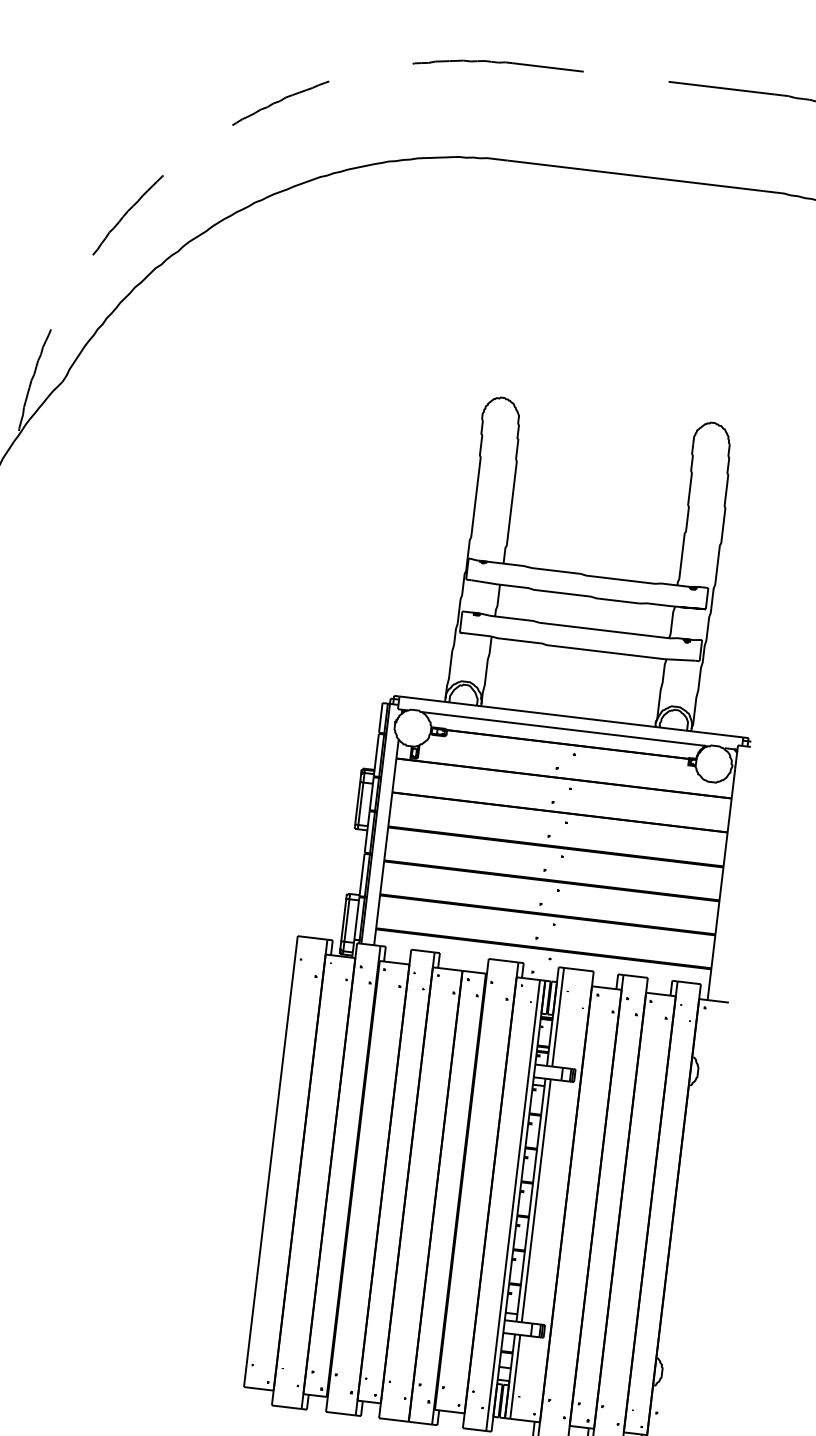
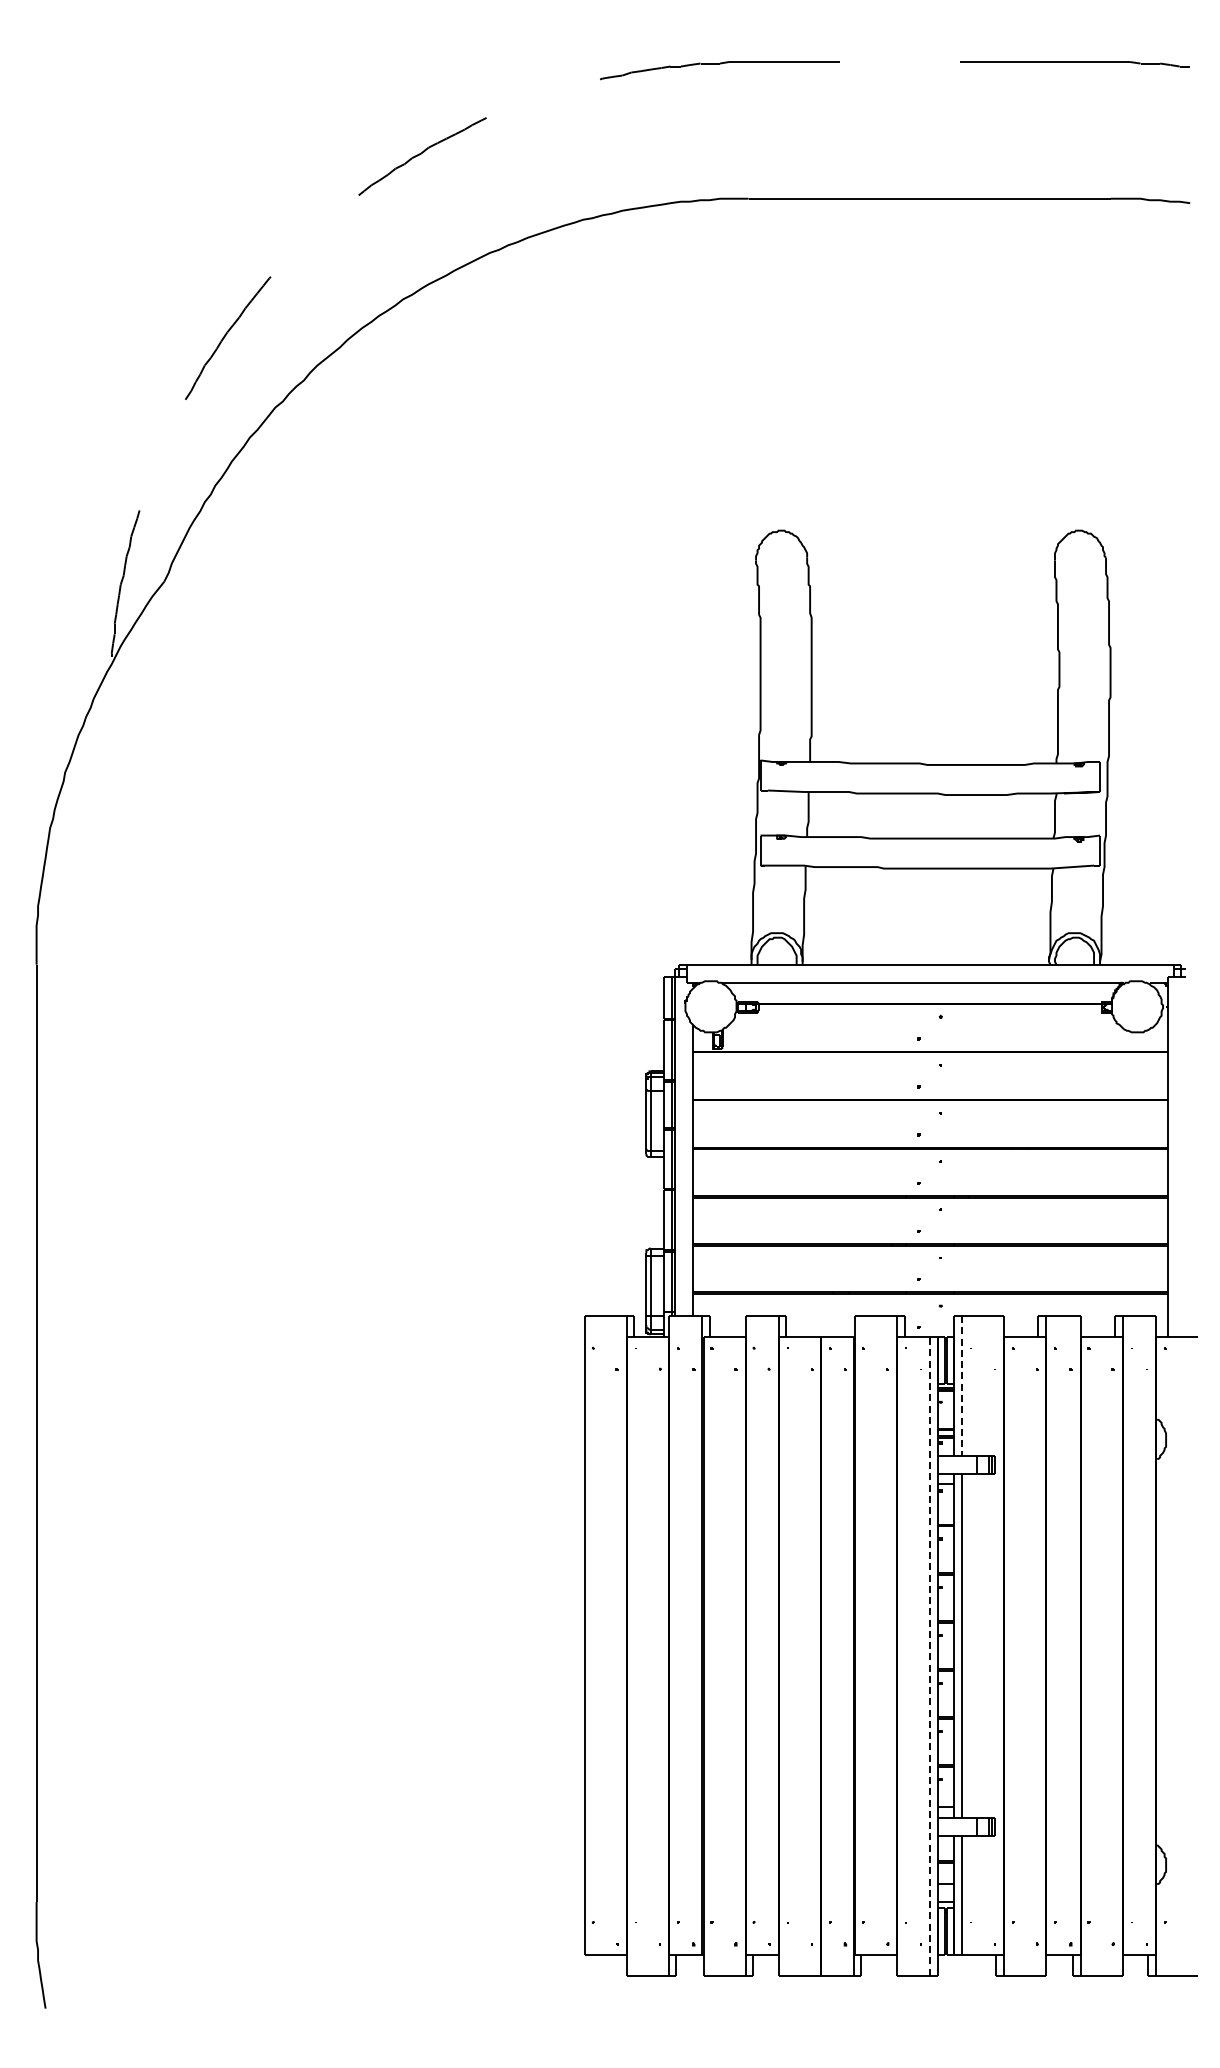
line: (557, 1017) -> (961, 1386), solid -> dashed
line: (513, 1204) -> (930, 1655), solid -> dashed

